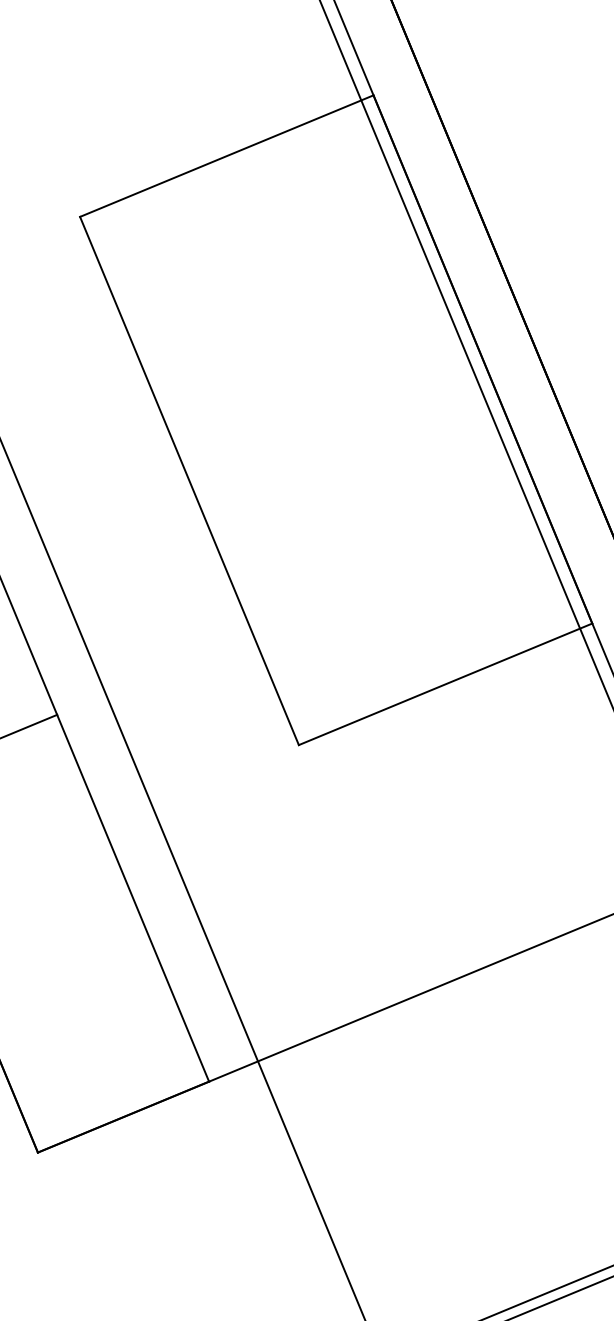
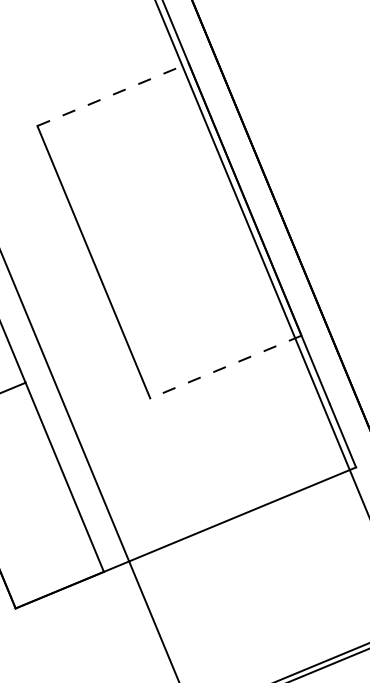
line: (227, 155) -> (113, 94), solid -> dashed
line: (444, 685) -> (225, 367), solid -> dashed

